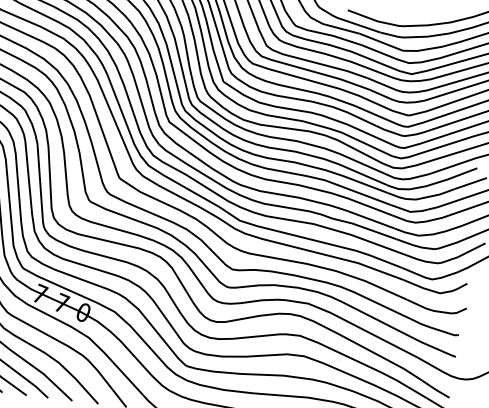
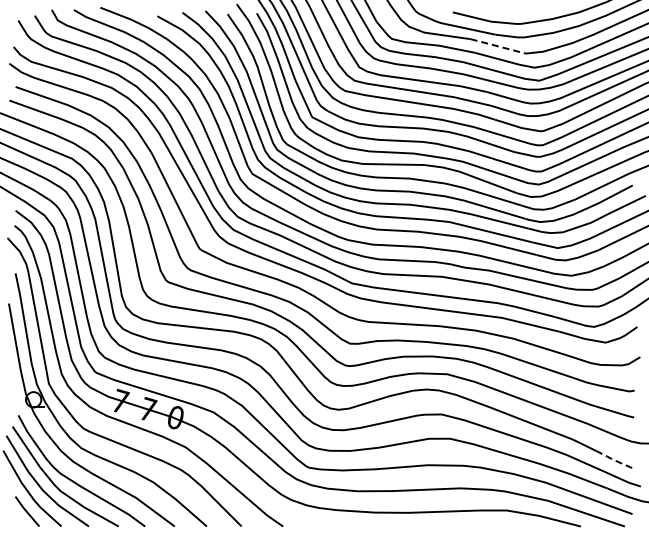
line: (381, 42) -> (498, 46), solid -> dashed
line: (435, 389) -> (614, 460), solid -> dashed

